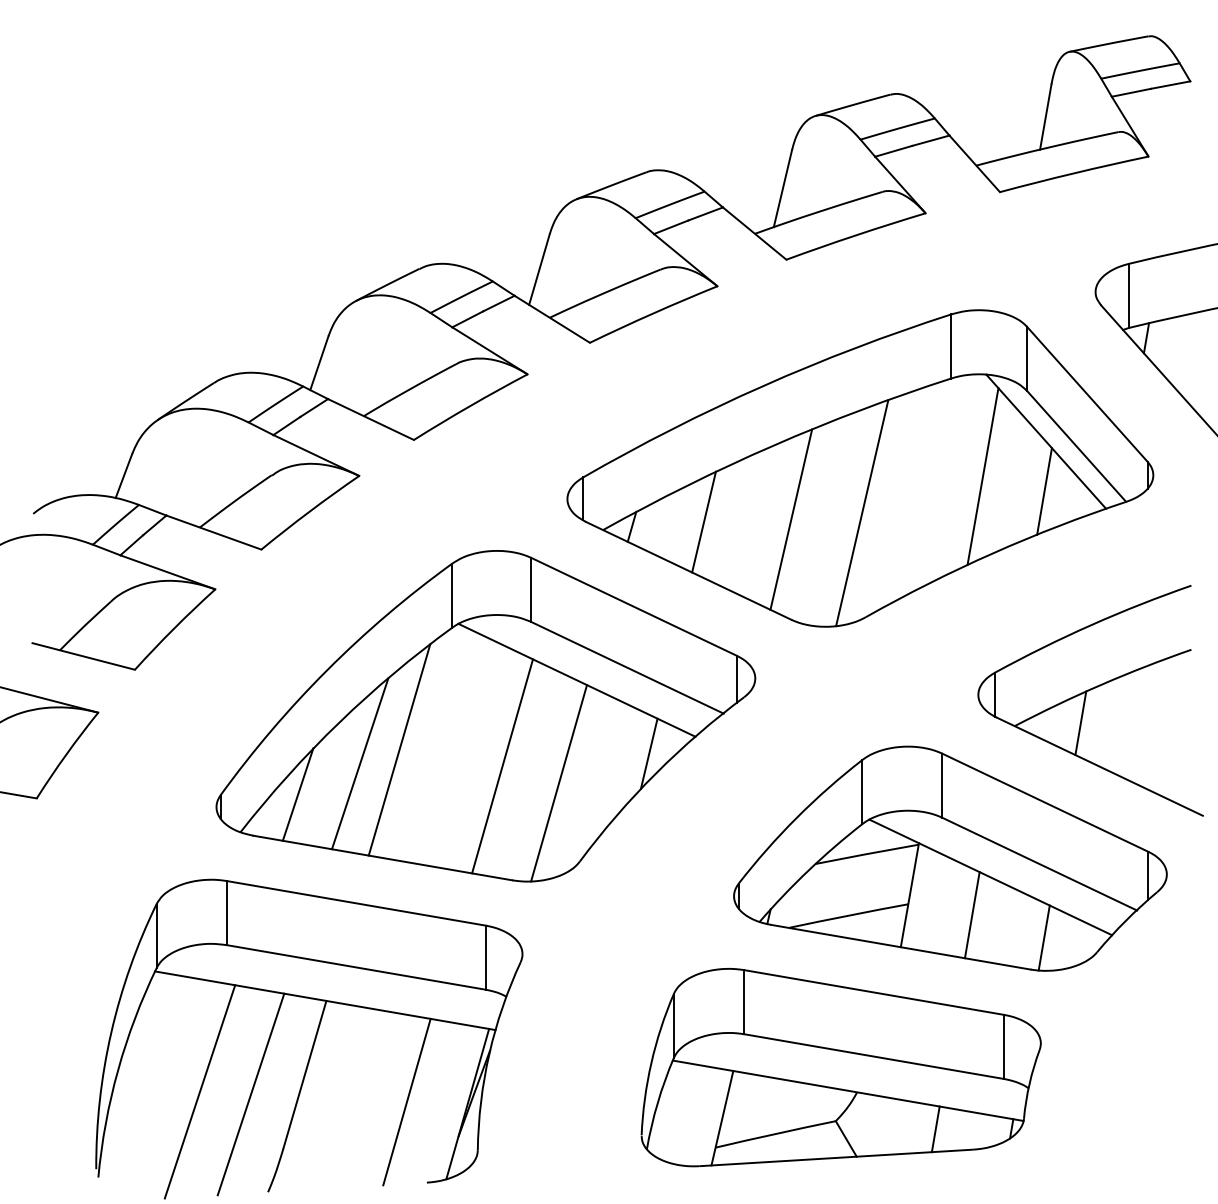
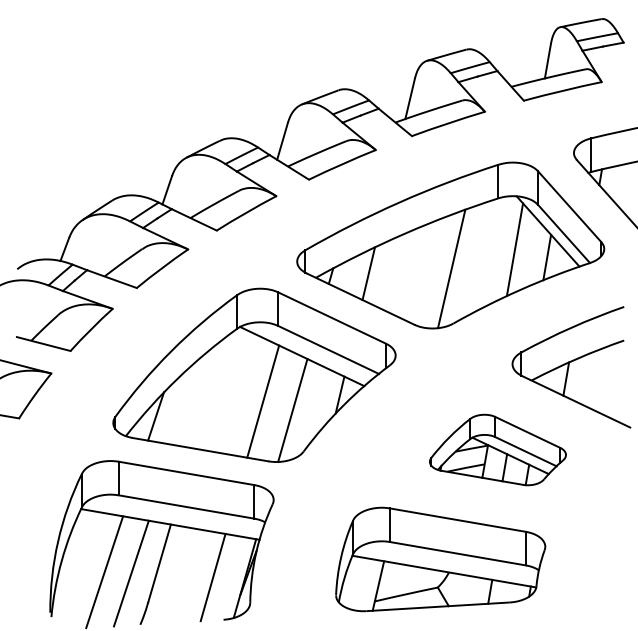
line: (791, 519) -> (414, 272), removed
line: (400, 748) -> (209, 392), removed
line: (359, 764) -> (188, 400), removed
part: (949, 857) -> (497, 449), size x0.6

